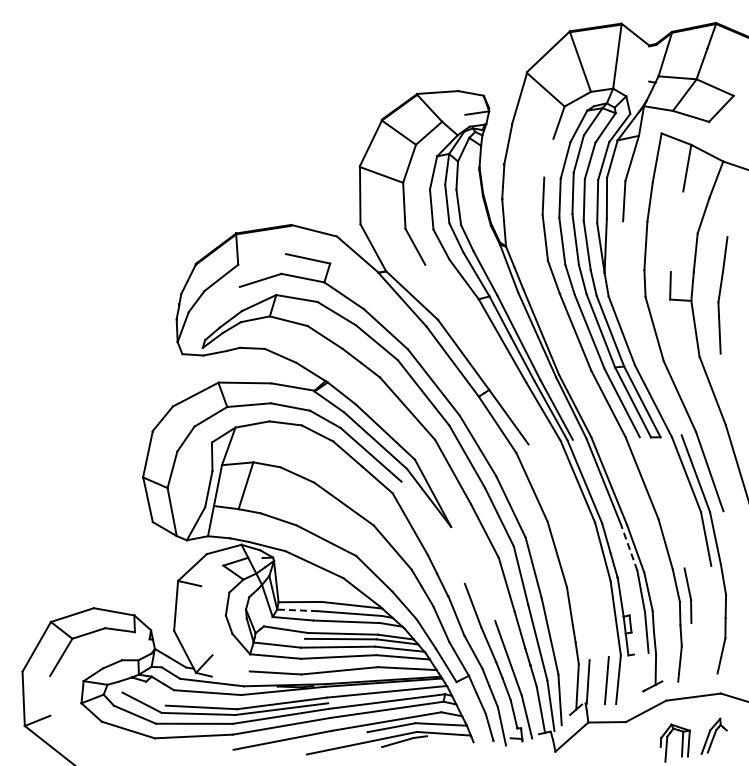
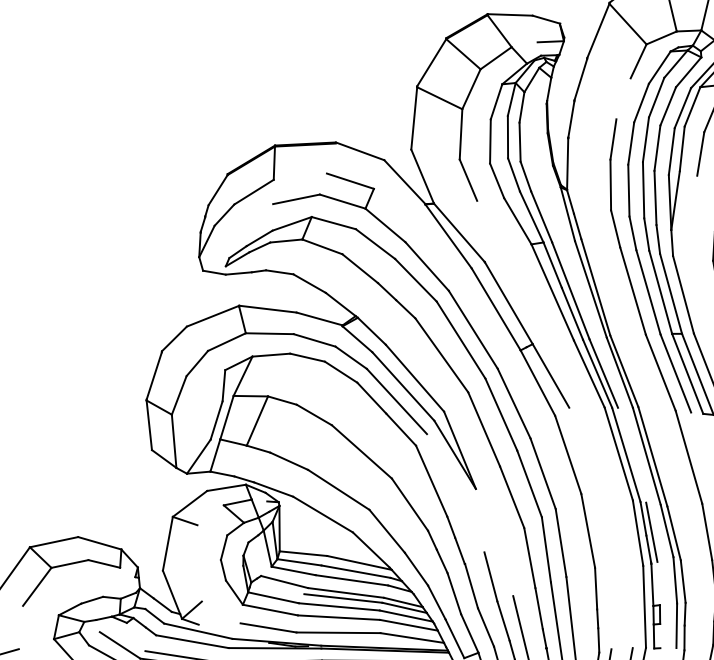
line: (629, 547) -> (667, 531), dashed -> solid
line: (615, 549) -> (652, 531), added
line: (297, 610) -> (299, 562), dashed -> solid

